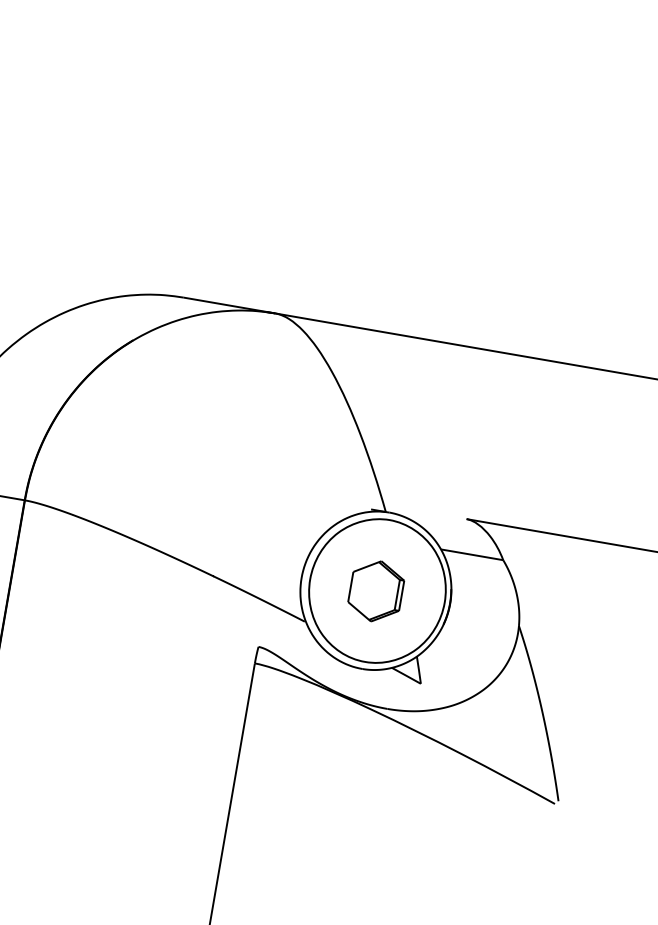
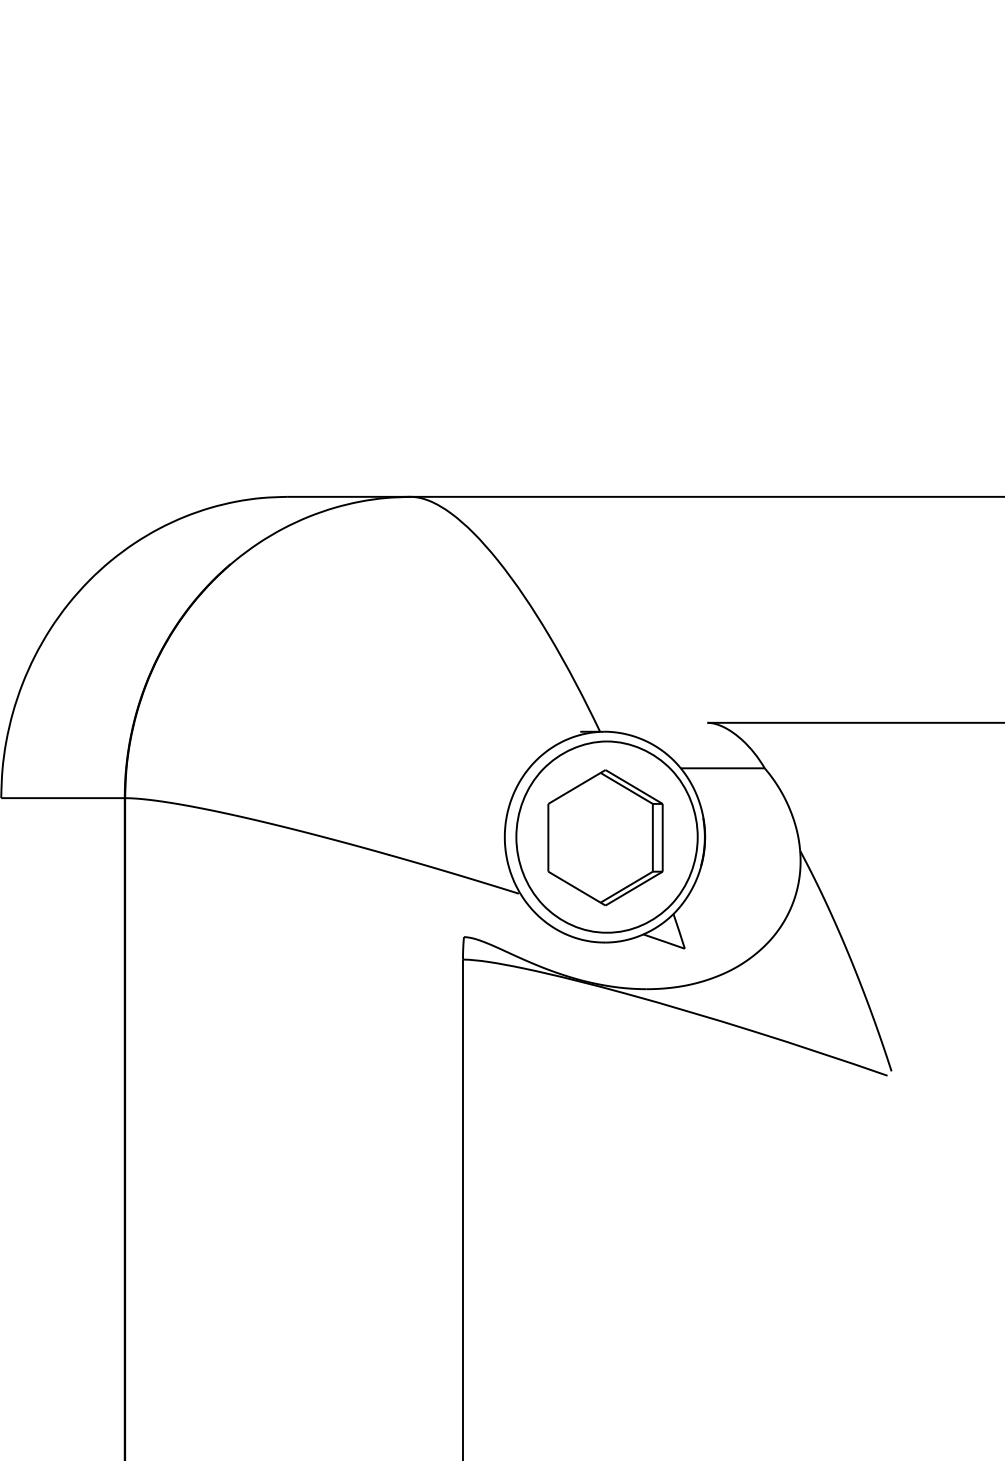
part: (376, 591) -> (605, 837), size x1.67

